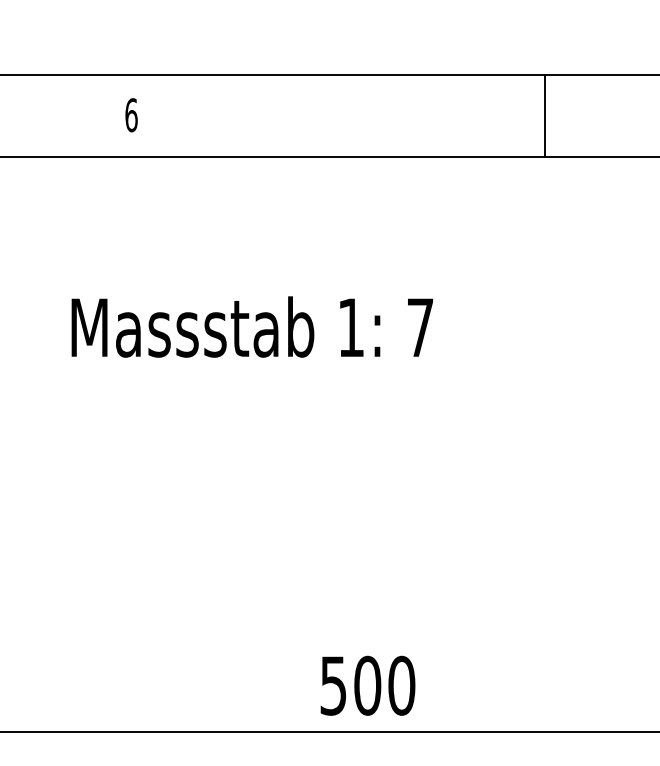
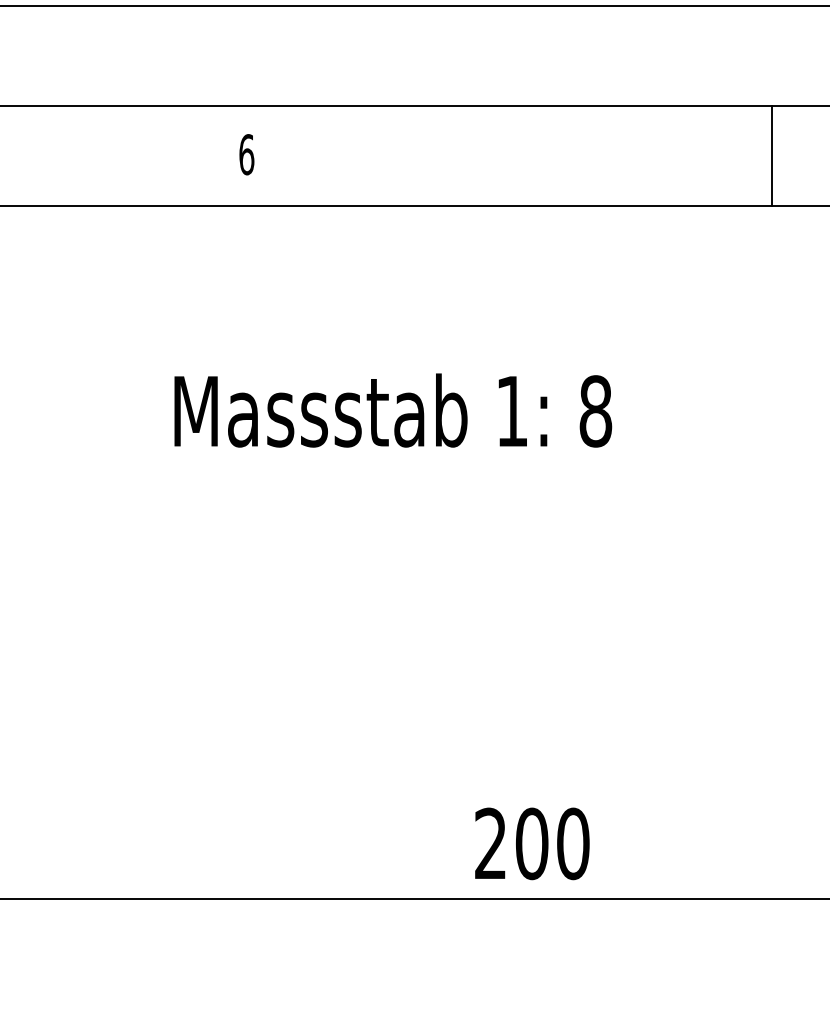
line: (545, 115) -> (772, 155), moved
text: (420, 327) -> (595, 411), 7 -> 8
text: (333, 685) -> (490, 843), 500 -> 200

